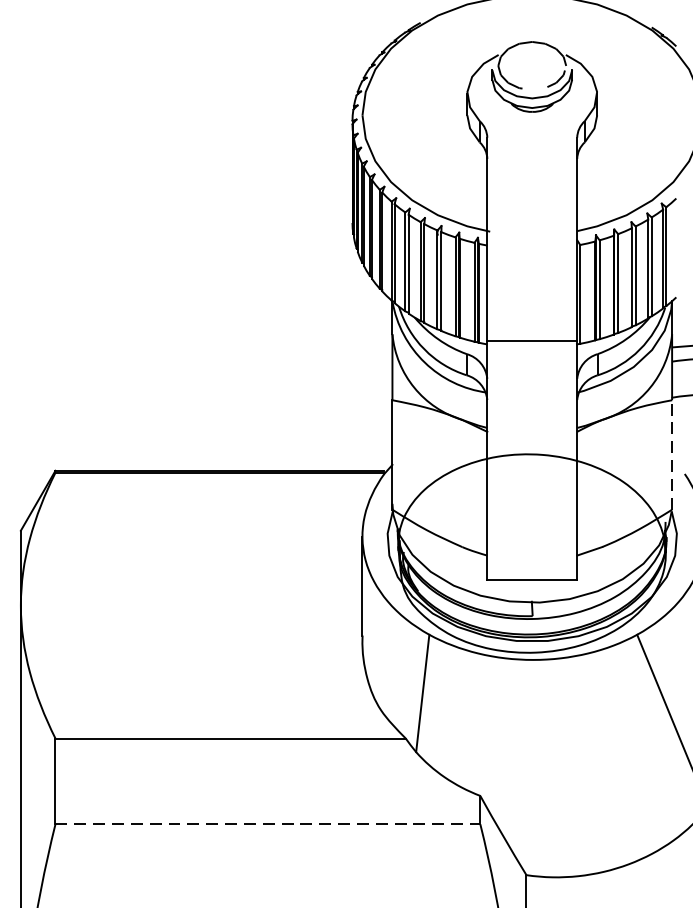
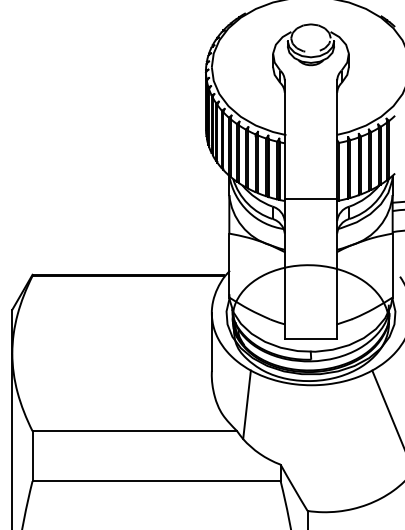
line: (671, 454) -> (392, 265), dashed -> solid
line: (269, 824) -> (157, 481), dashed -> solid

